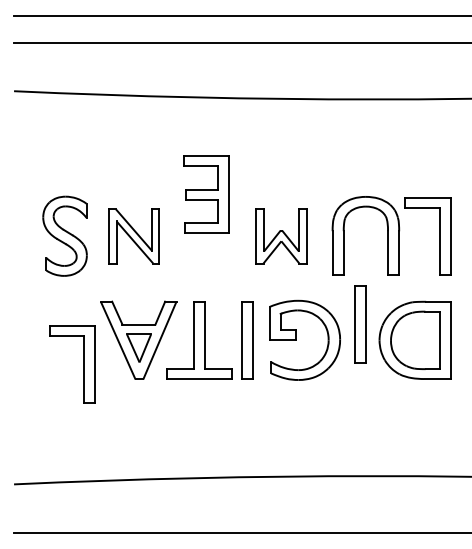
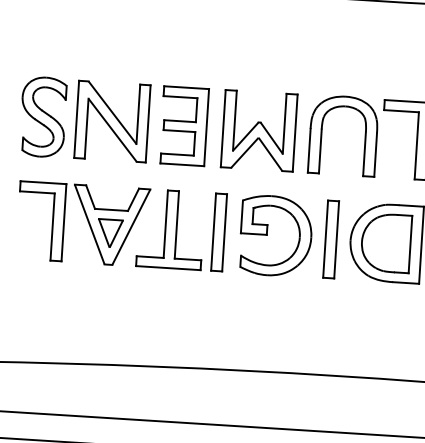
part: (206, 194) -> (184, 126), moved
part: (134, 236) -> (112, 121), size x1.43
part: (281, 236) -> (259, 130), size x1.43
part: (360, 324) -> (331, 239), moved
part: (83, 364) -> (52, 222), moved

